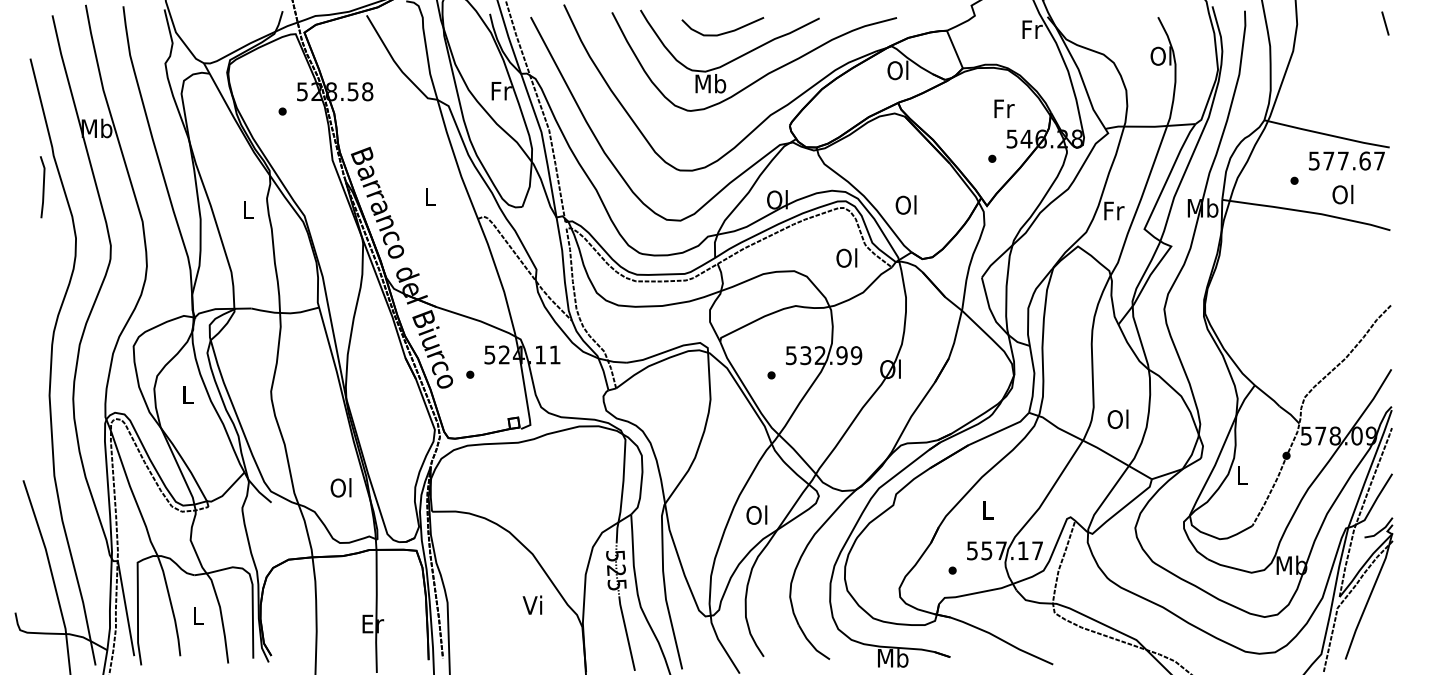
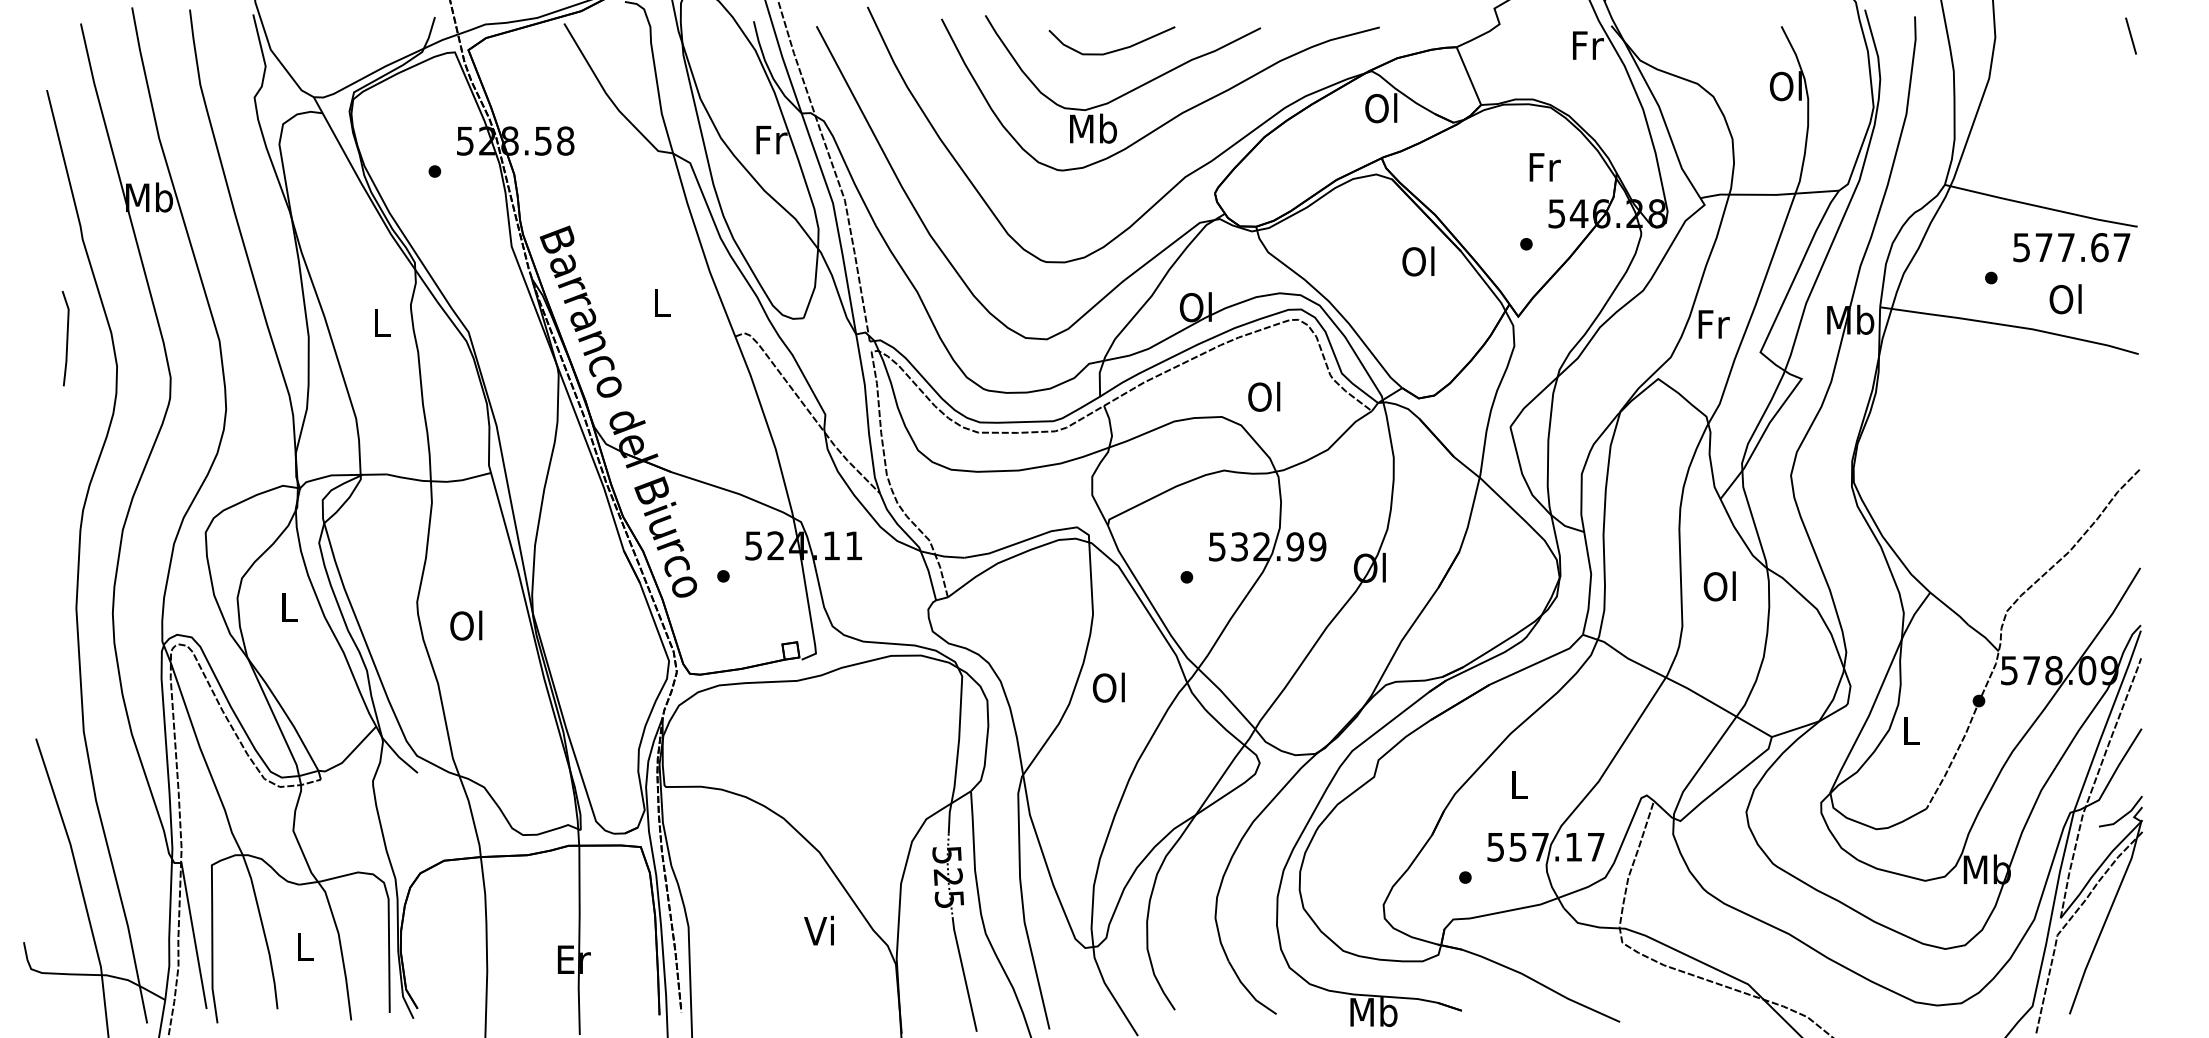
line: (42, 187) -> (65, 339), moved
text: (905, 204) -> (1417, 260), moved
text: (846, 257) -> (1263, 395), moved
text: (1117, 419) -> (1718, 586), moved
text: (340, 487) -> (465, 625), moved
text: (756, 514) -> (1108, 686), moved

